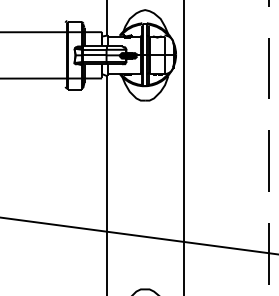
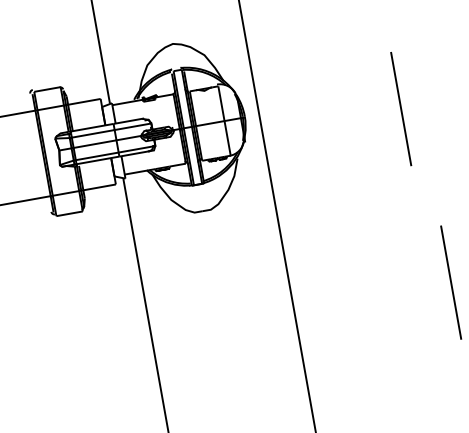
line: (268, 68) -> (400, 109), moved

